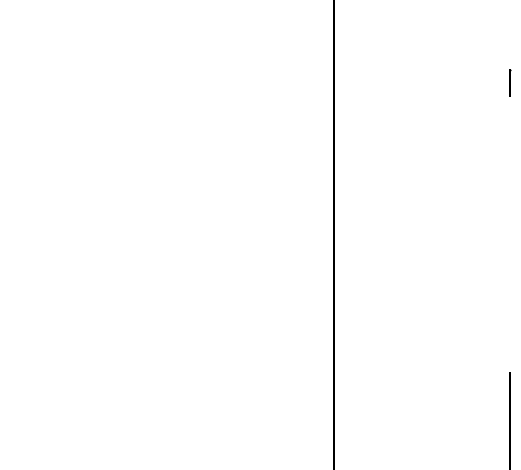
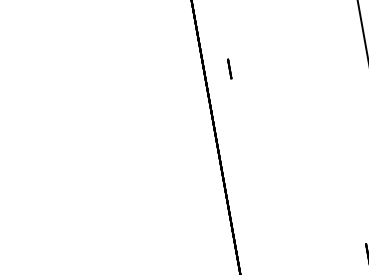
line: (510, 82) -> (230, 68), moved

